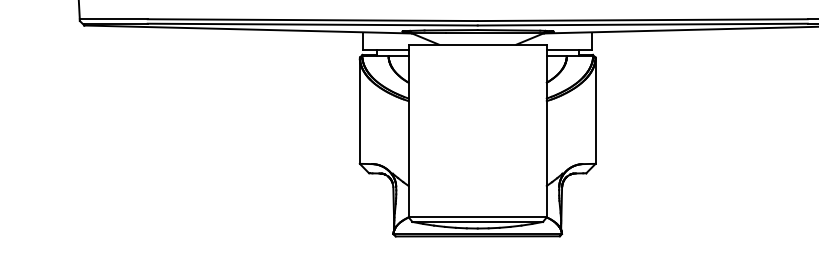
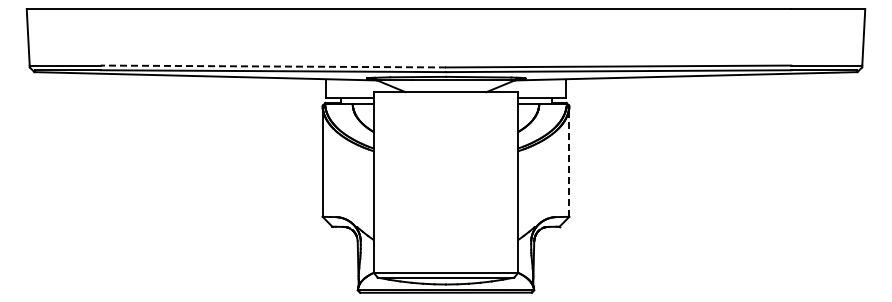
line: (312, 20) -> (273, 66), solid -> dashed
line: (595, 110) -> (569, 161), solid -> dashed

